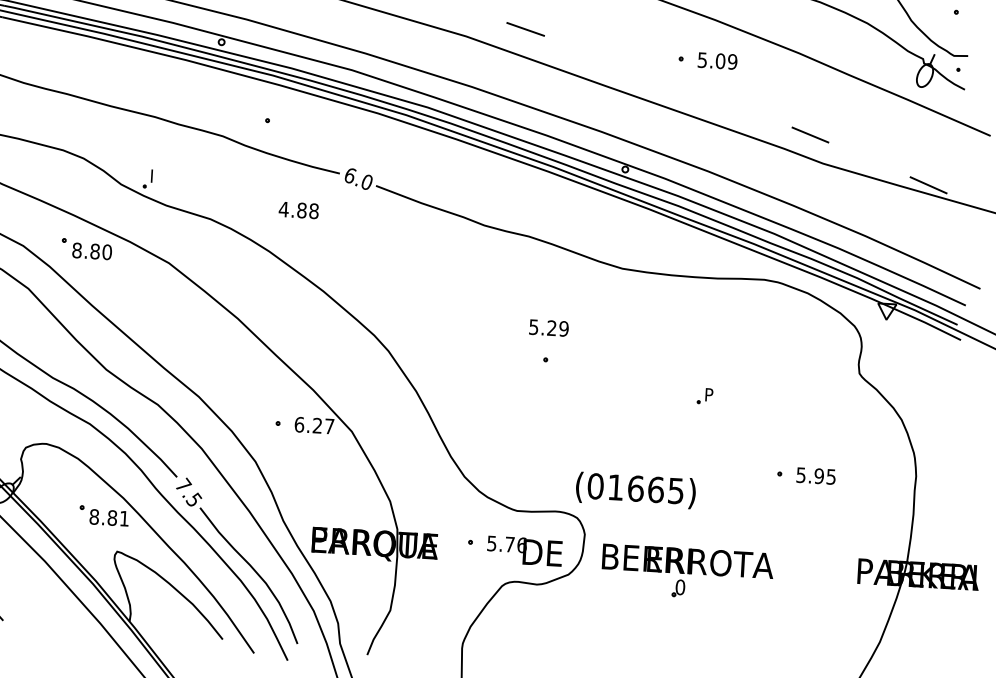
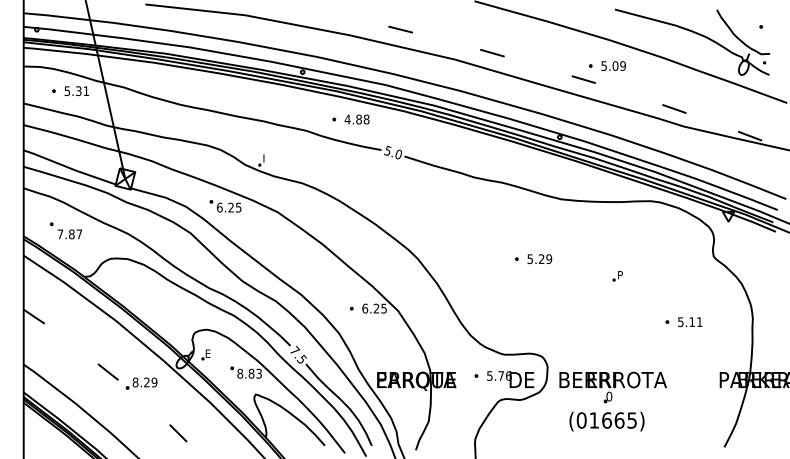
line: (668, 79) -> (583, 79), added
text: (349, 174) -> (387, 150), 6.0 -> 5.0
text: (297, 210) -> (356, 119), moved
text: (92, 251) -> (229, 207), 8.80 -> 6.25
text: (548, 328) -> (539, 259), moved
text: (328, 426) -> (383, 308), 6.27 -> 6.25
text: (824, 477) -> (695, 322), 5.95 -> 5.11
part: (40, 483) -> (205, 354), added
text: (635, 490) -> (606, 421), moved
text: (123, 518) -> (258, 373), 8.81 -> 8.83

